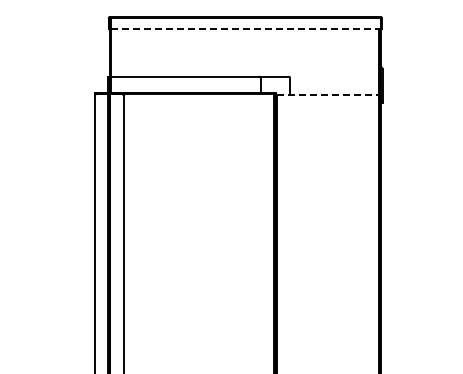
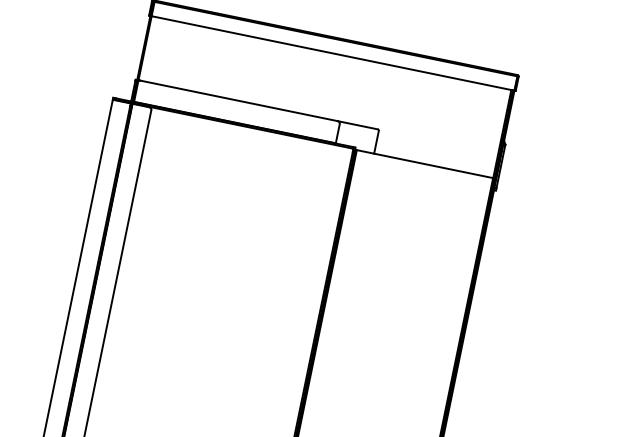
line: (246, 28) -> (334, 53), dashed -> solid
line: (327, 94) -> (424, 163), dashed -> solid

